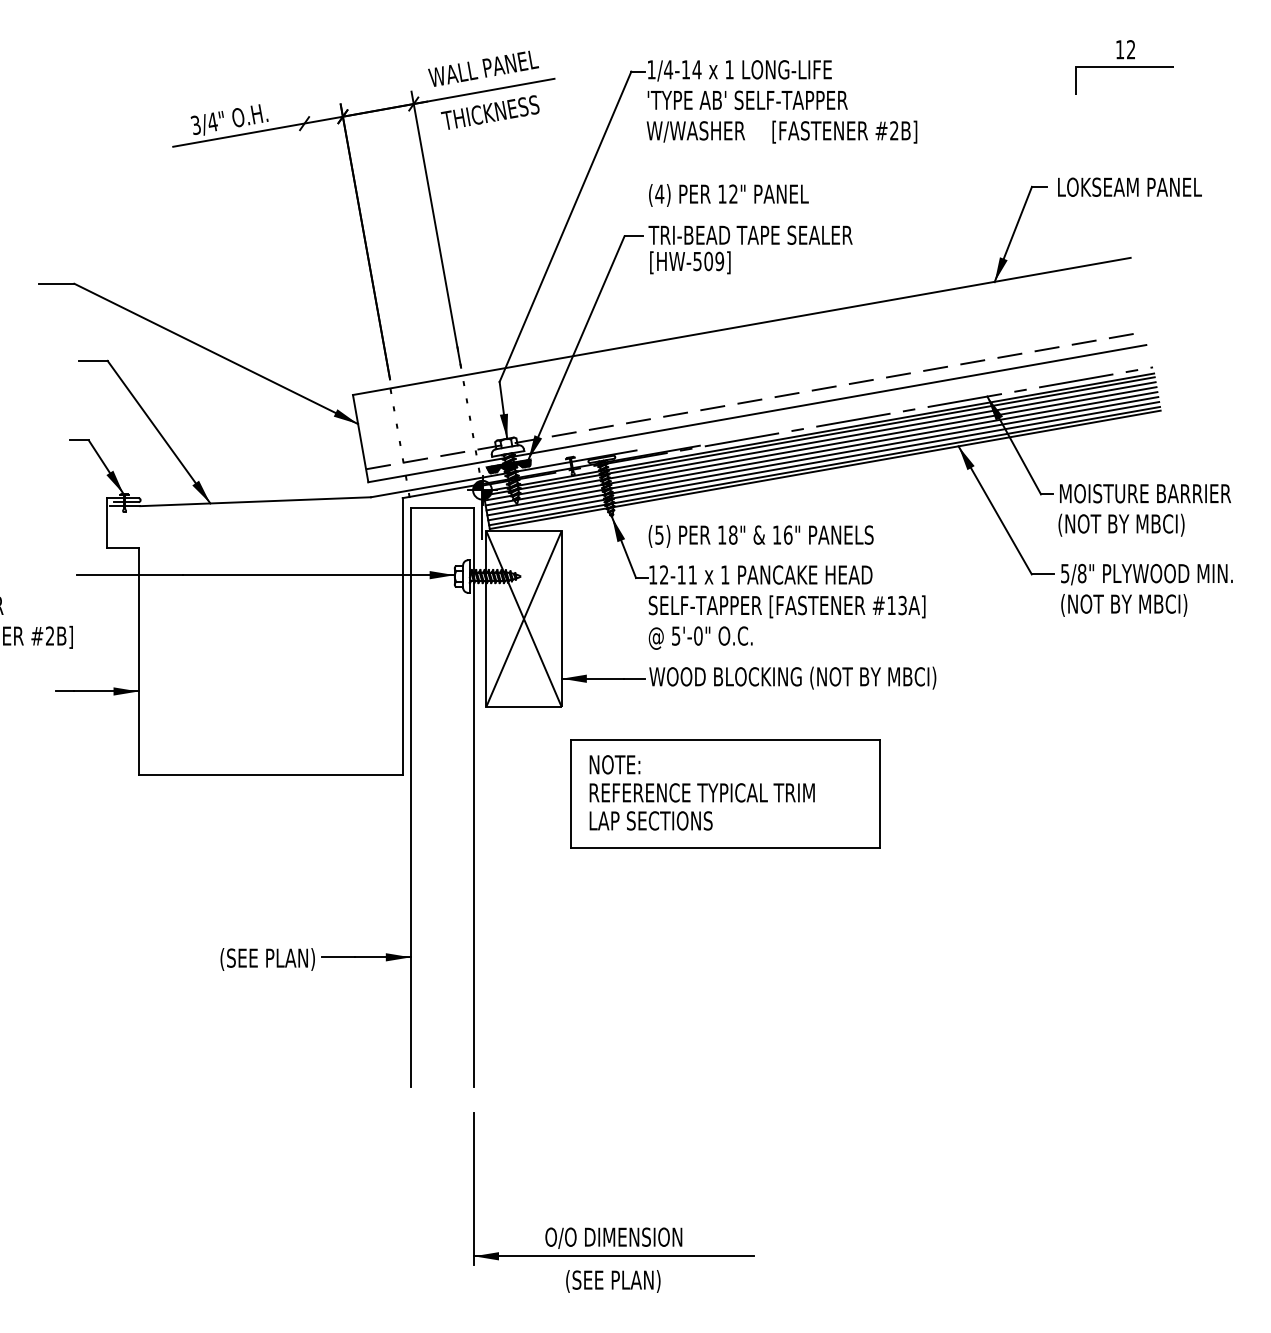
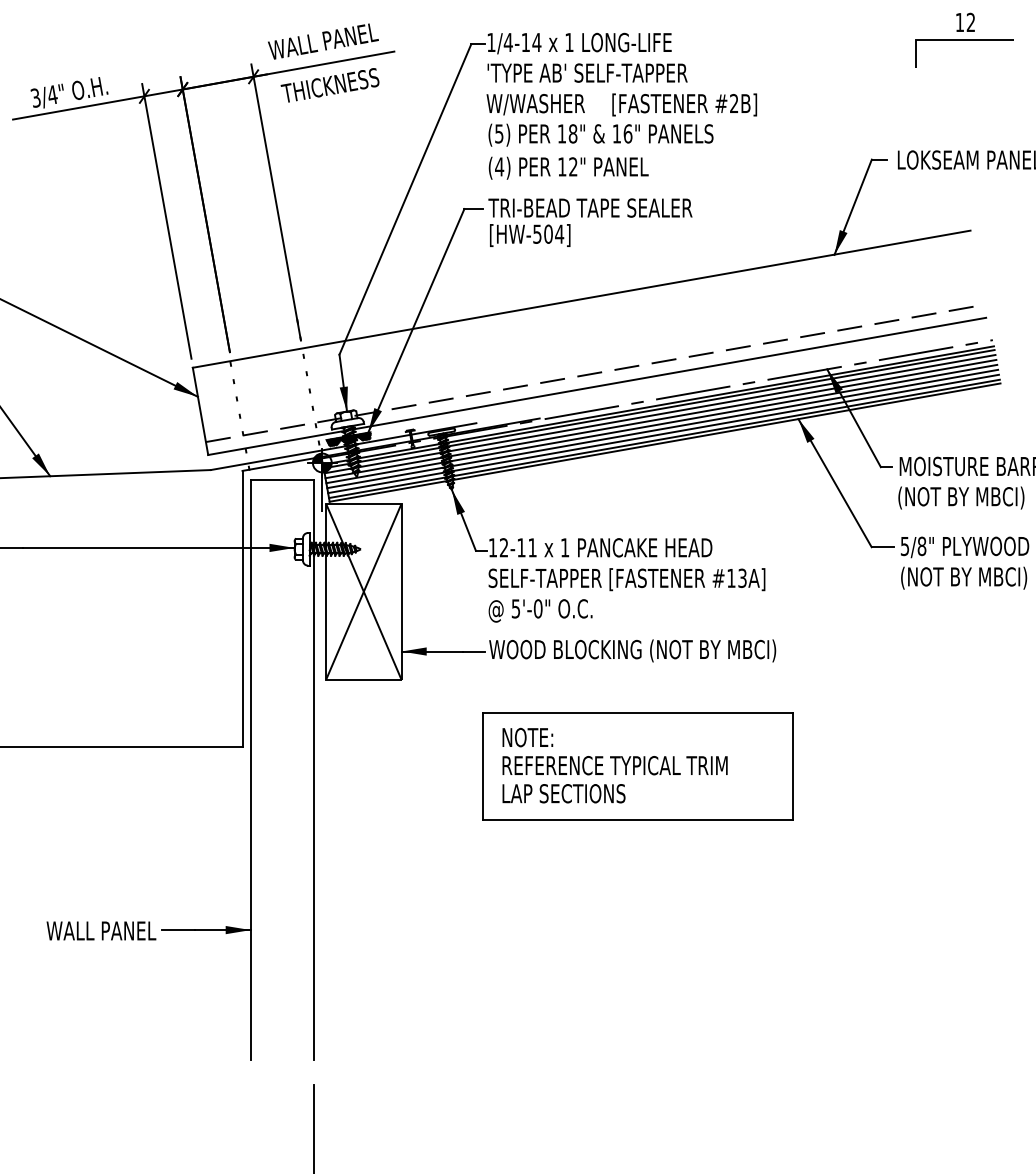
line: (326, 248) -> (166, 221), added
text: (719, 261) -> (559, 234), [HW-509] -> [HW-504]
text: (760, 536) -> (600, 135), moved
part: (725, 793) -> (638, 766), moved
text: (261, 959) -> (101, 932), (SEE PLAN) -> WALL PANEL

